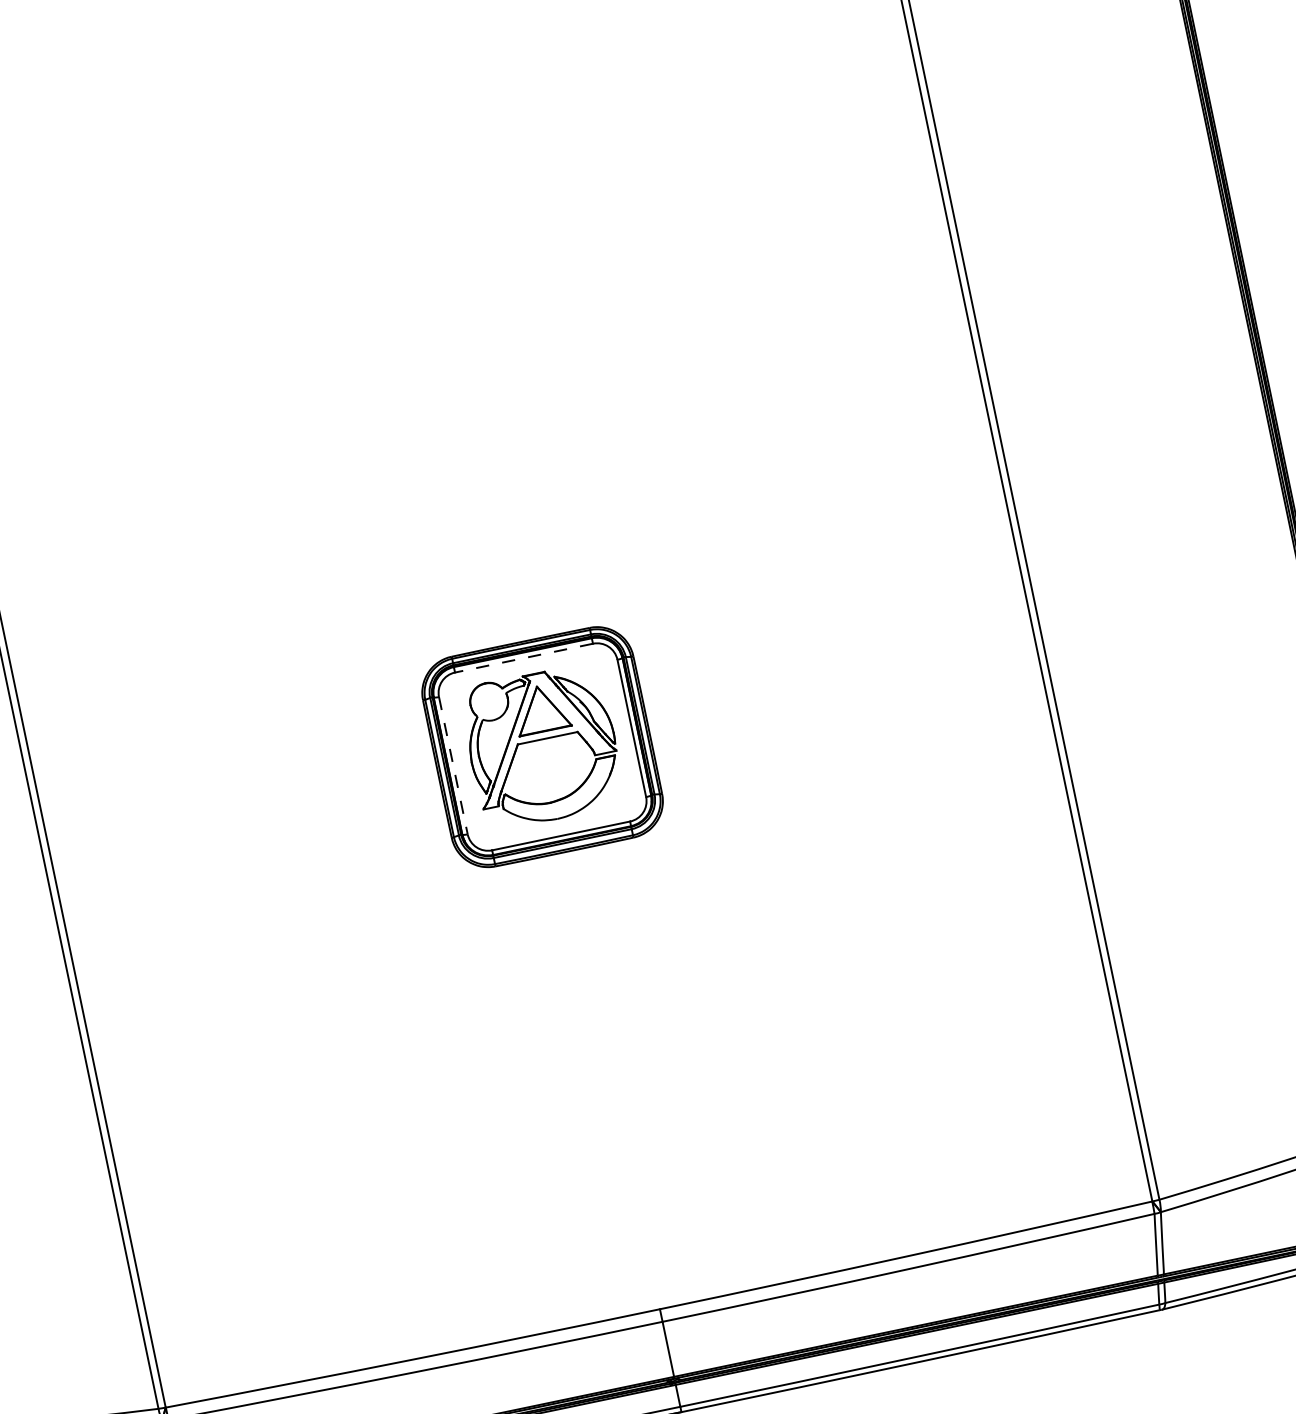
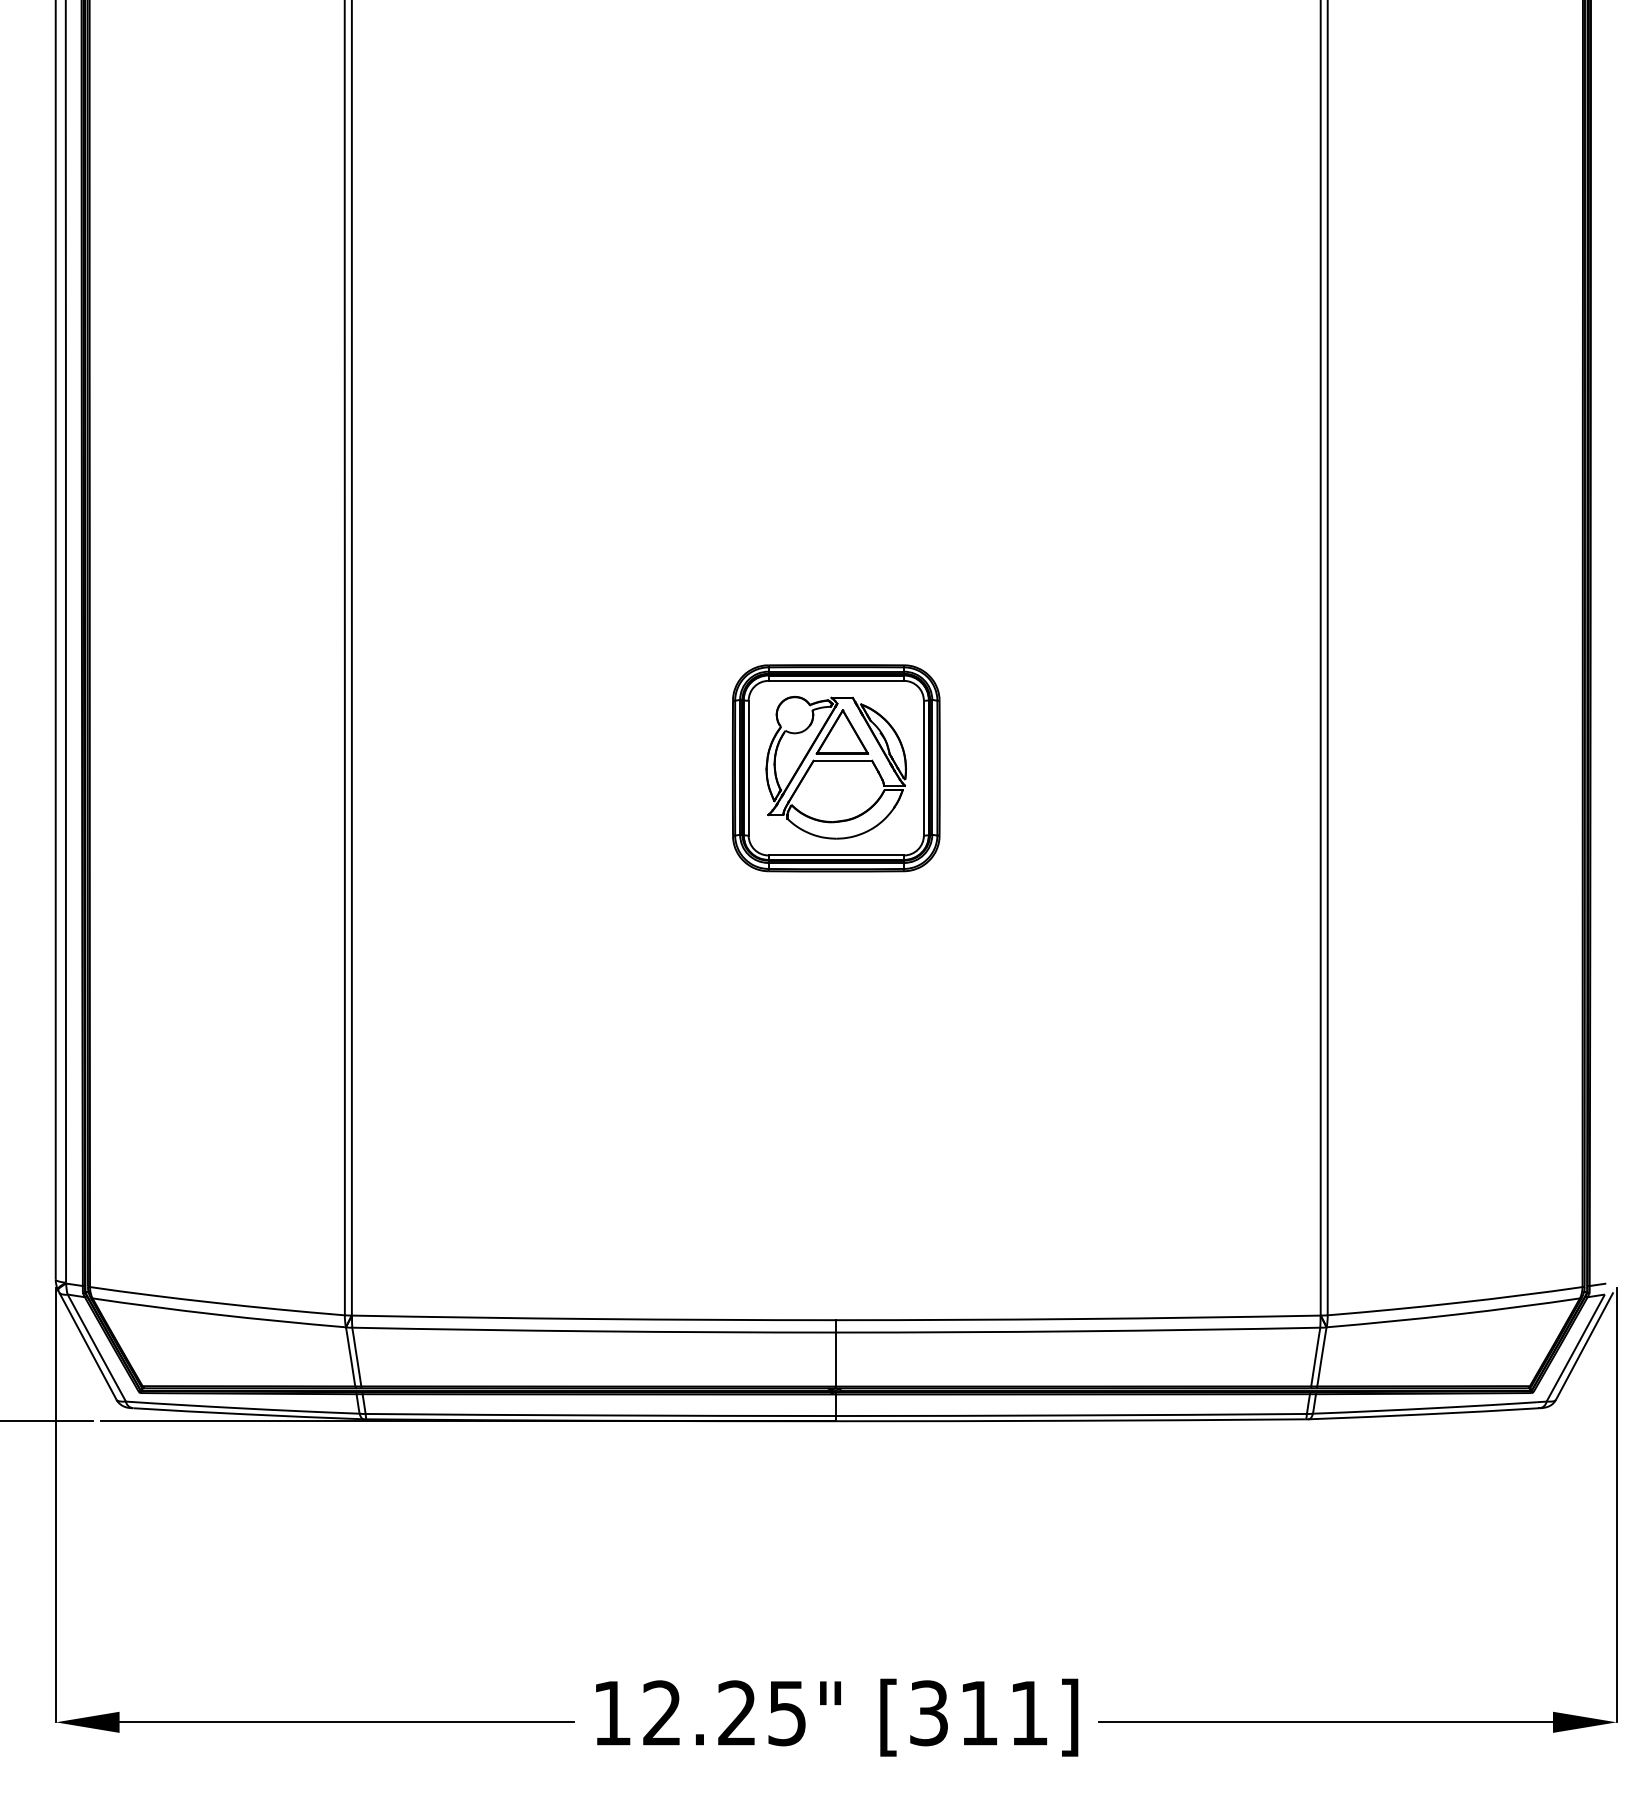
line: (524, 657) -> (836, 680), dashed -> solid
line: (453, 766) -> (748, 768), dashed -> solid

